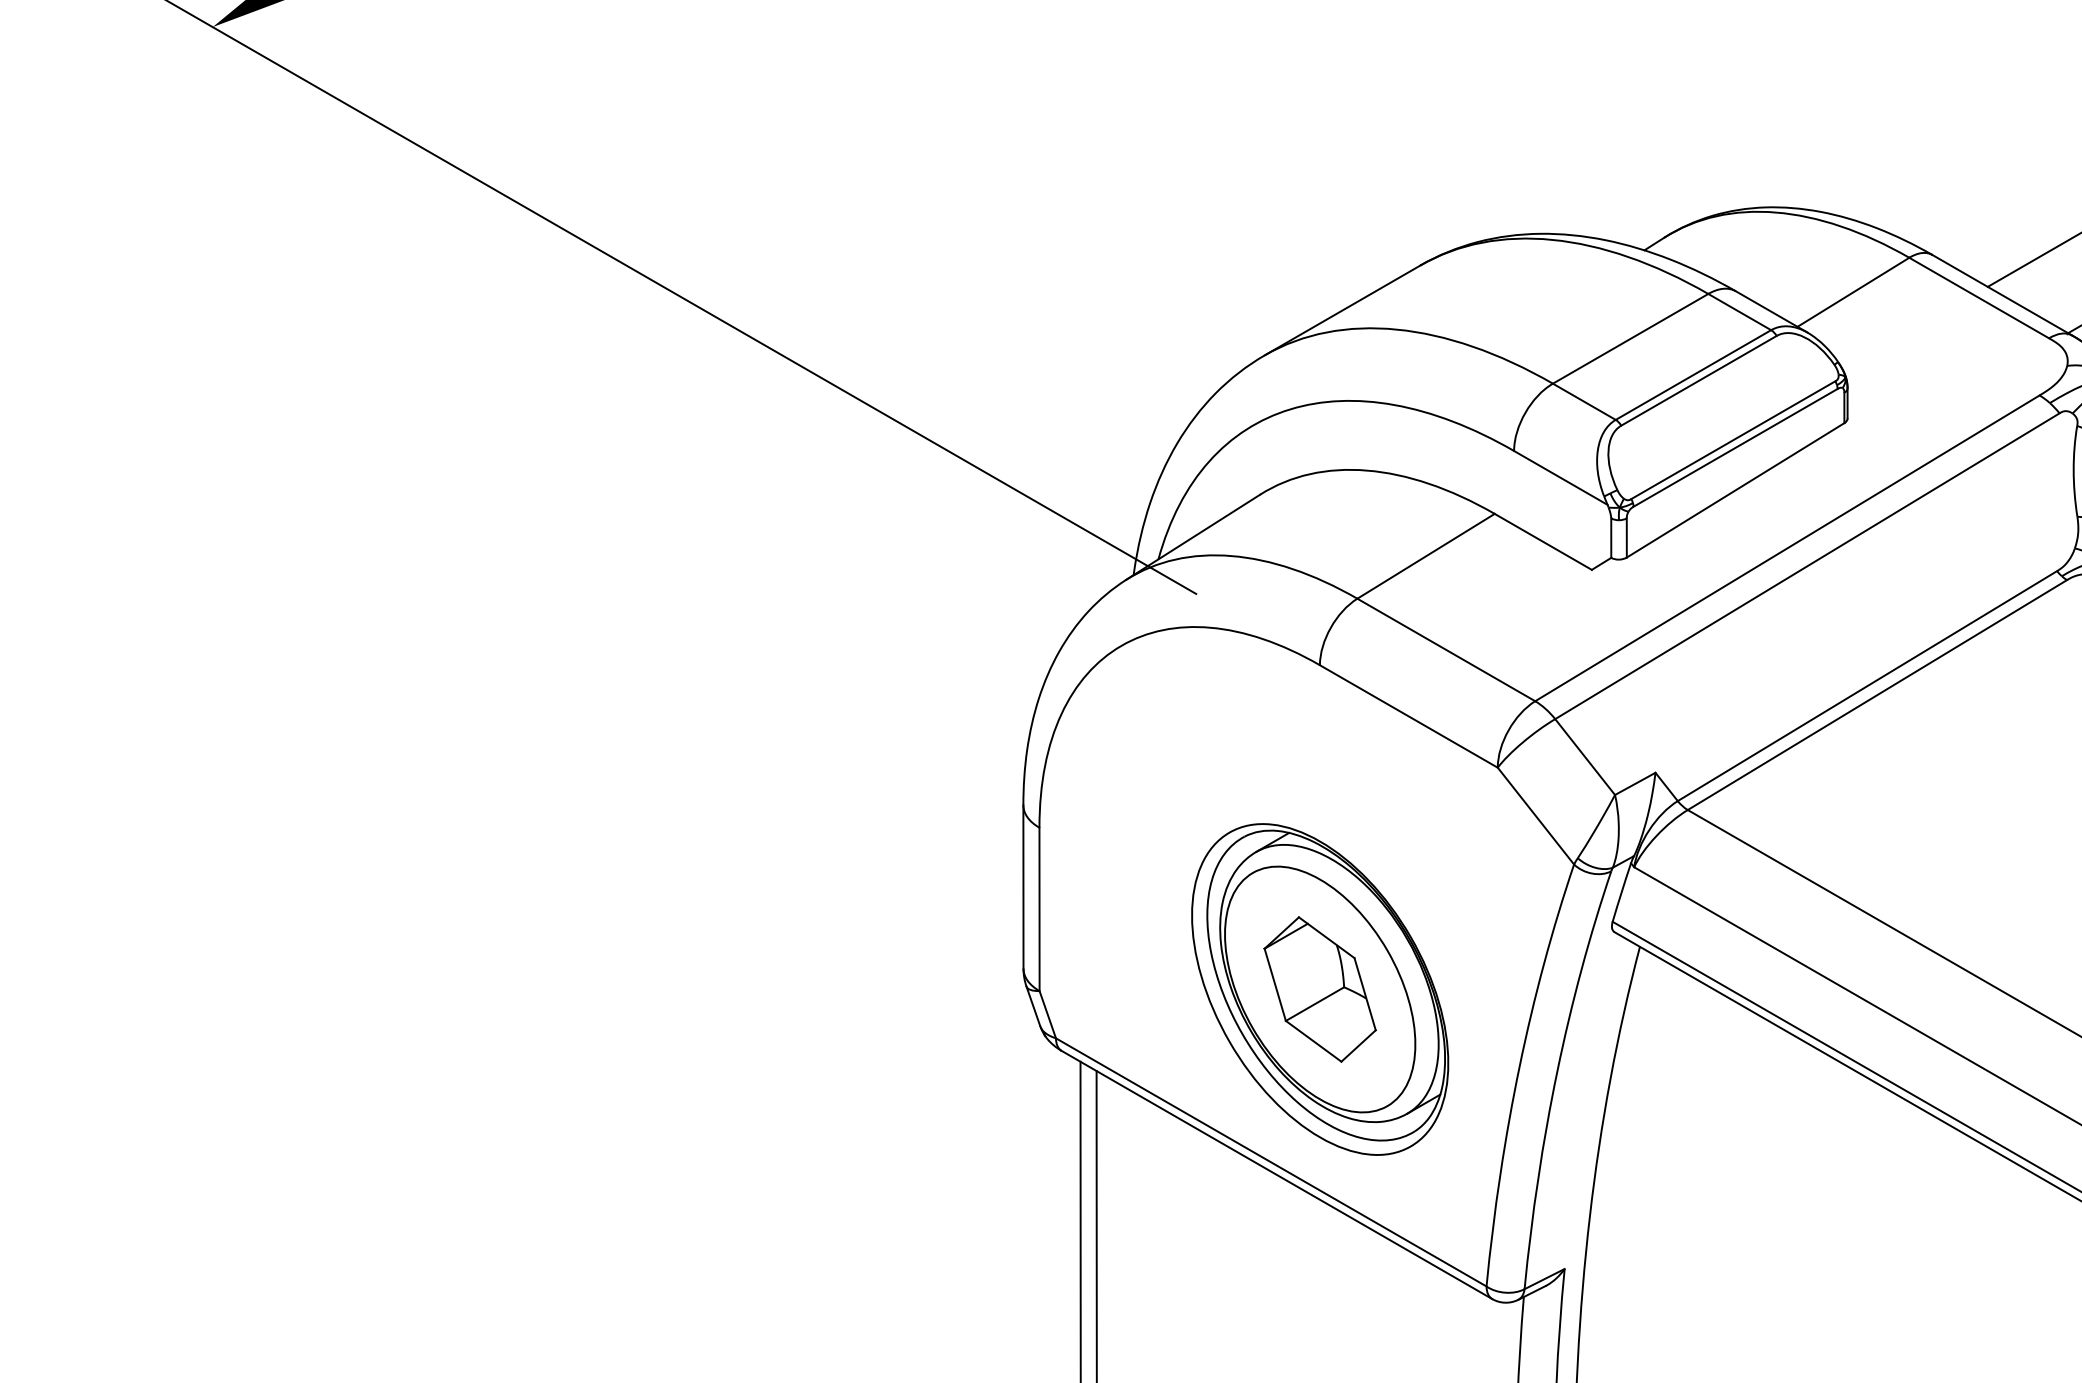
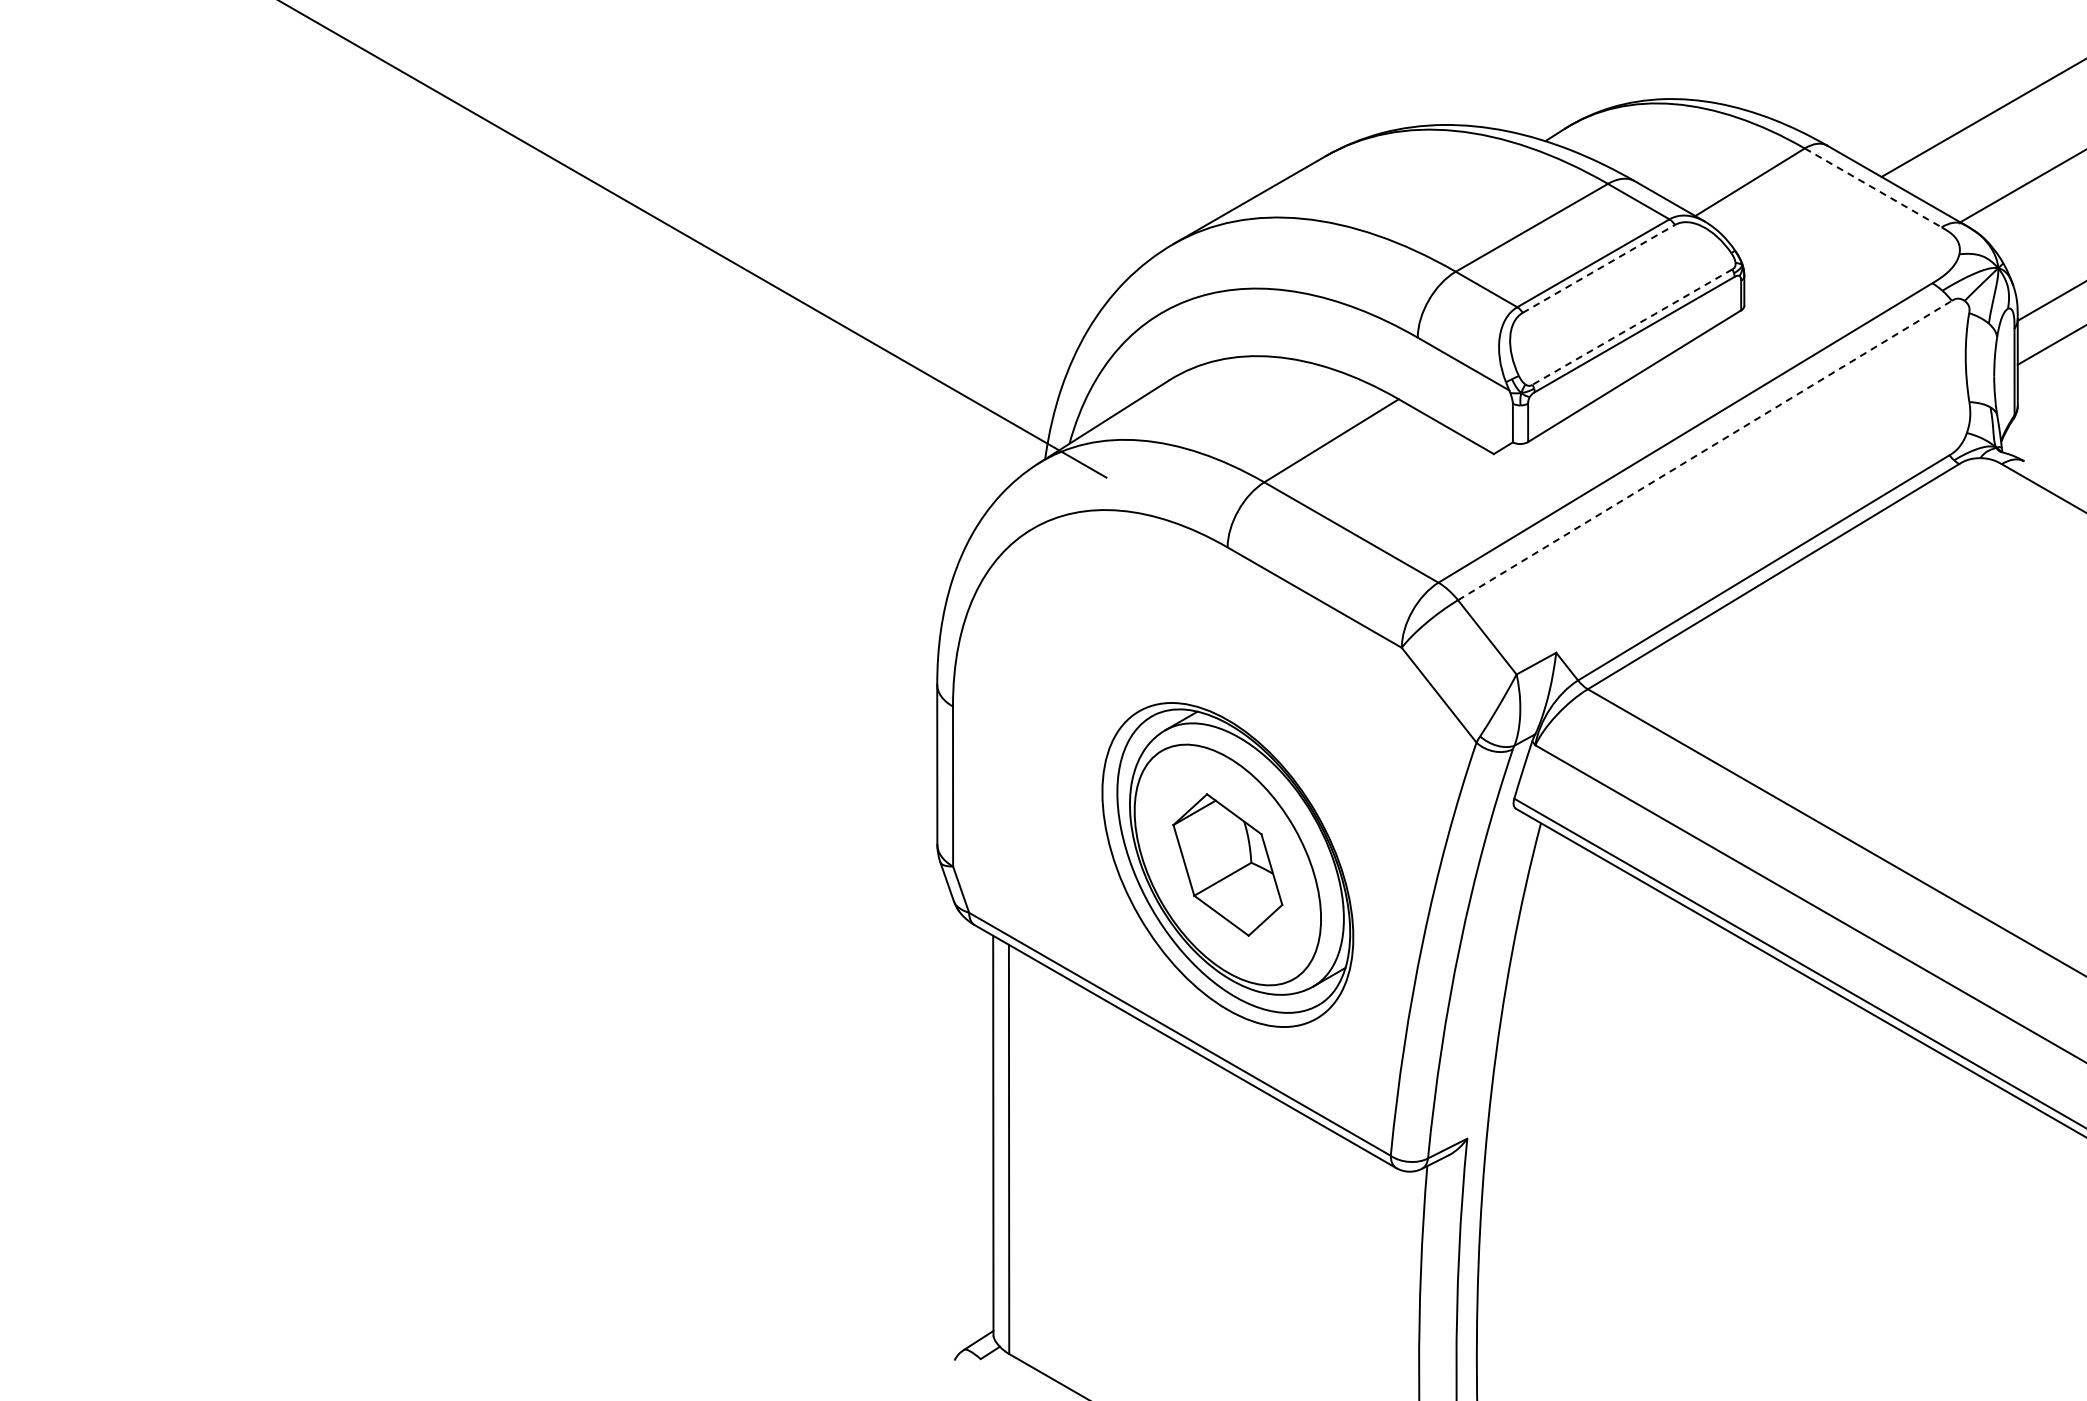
line: (1979, 297) -> (1873, 187), solid -> dashed
line: (1698, 380) -> (1598, 268), solid -> dashed
line: (1732, 440) -> (1631, 327), solid -> dashed
line: (1806, 566) -> (1704, 450), solid -> dashed

